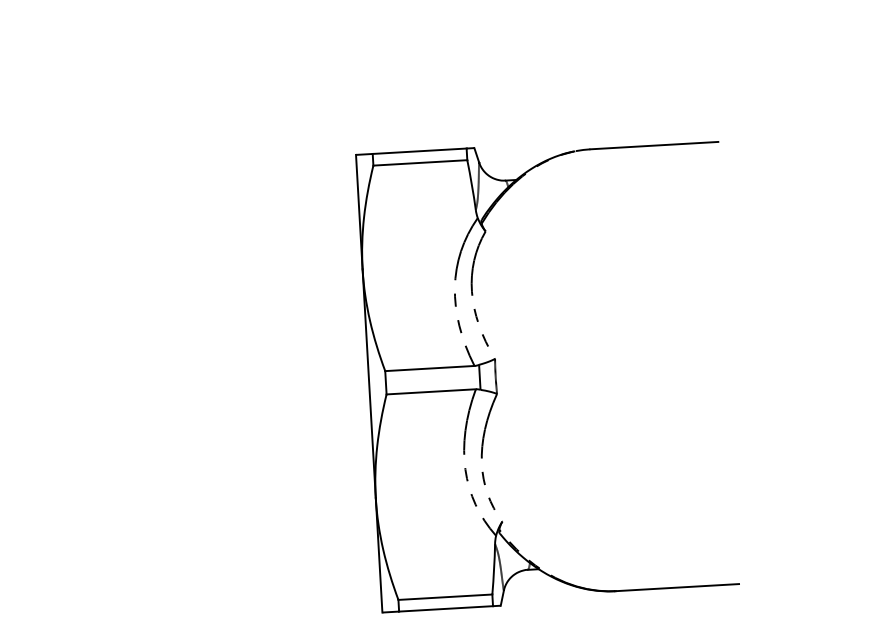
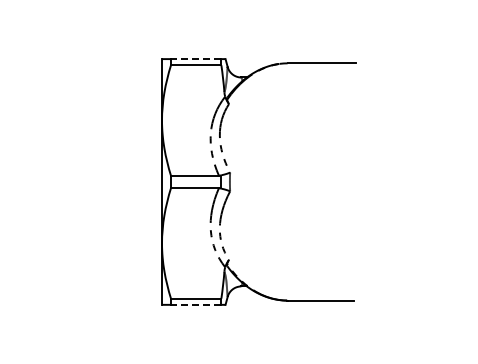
line: (418, 152) -> (195, 59), solid -> dashed
line: (444, 608) -> (195, 304), solid -> dashed

